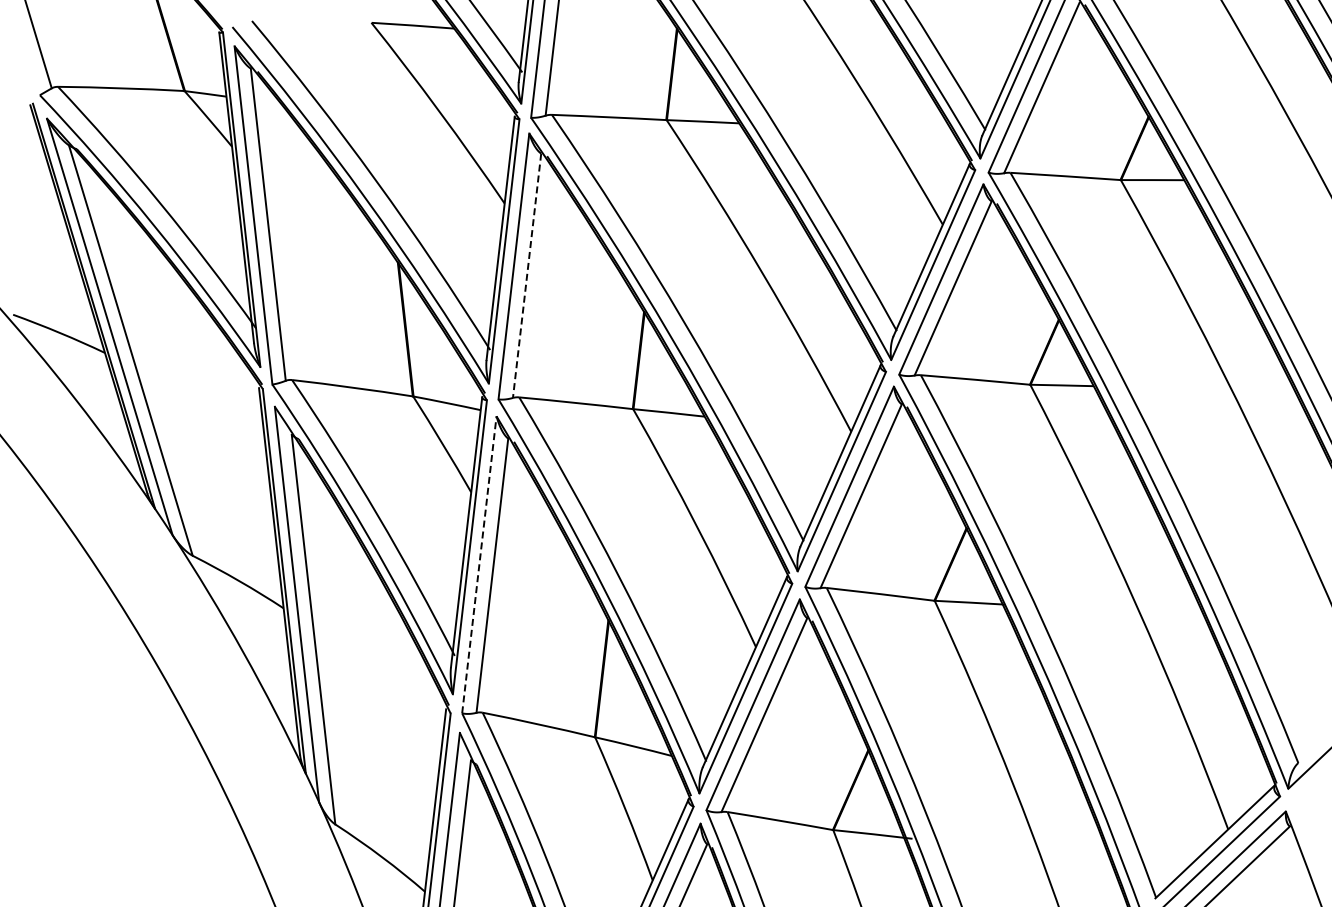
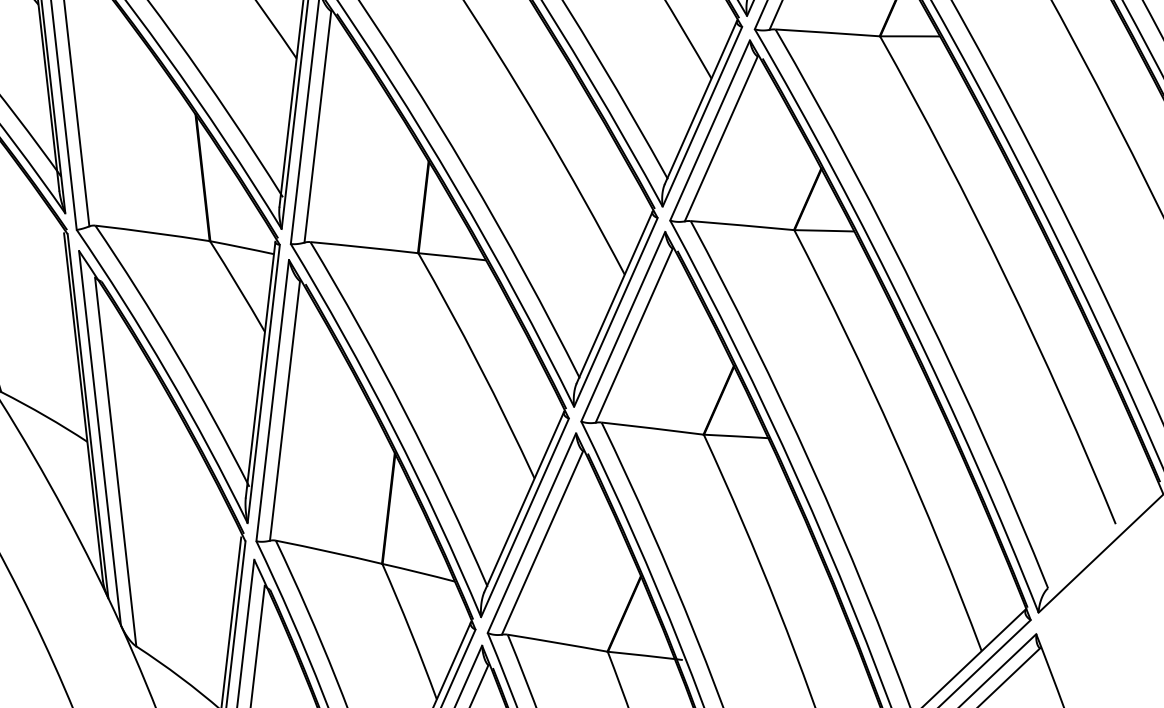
line: (527, 275) -> (318, 126), dashed -> solid
line: (479, 564) -> (272, 400), dashed -> solid

